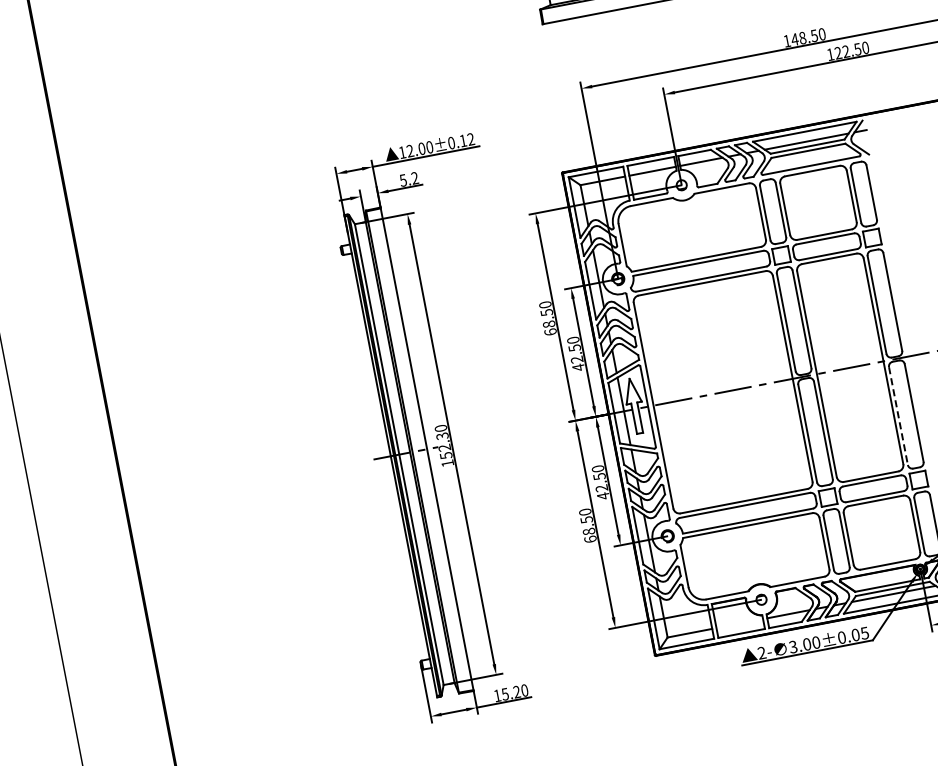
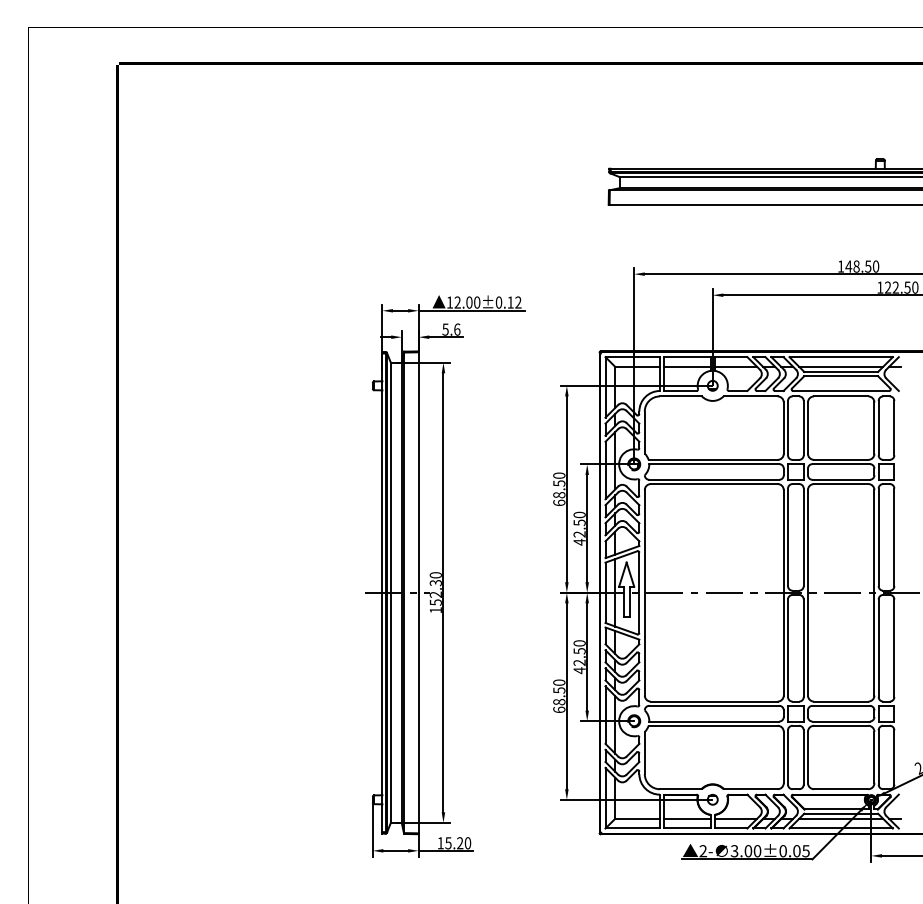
text: (415, 178) -> (457, 329), 5.2 -> 5.6
line: (898, 416) -> (878, 648), dashed -> solid
line: (739, 623) -> (687, 818), added

